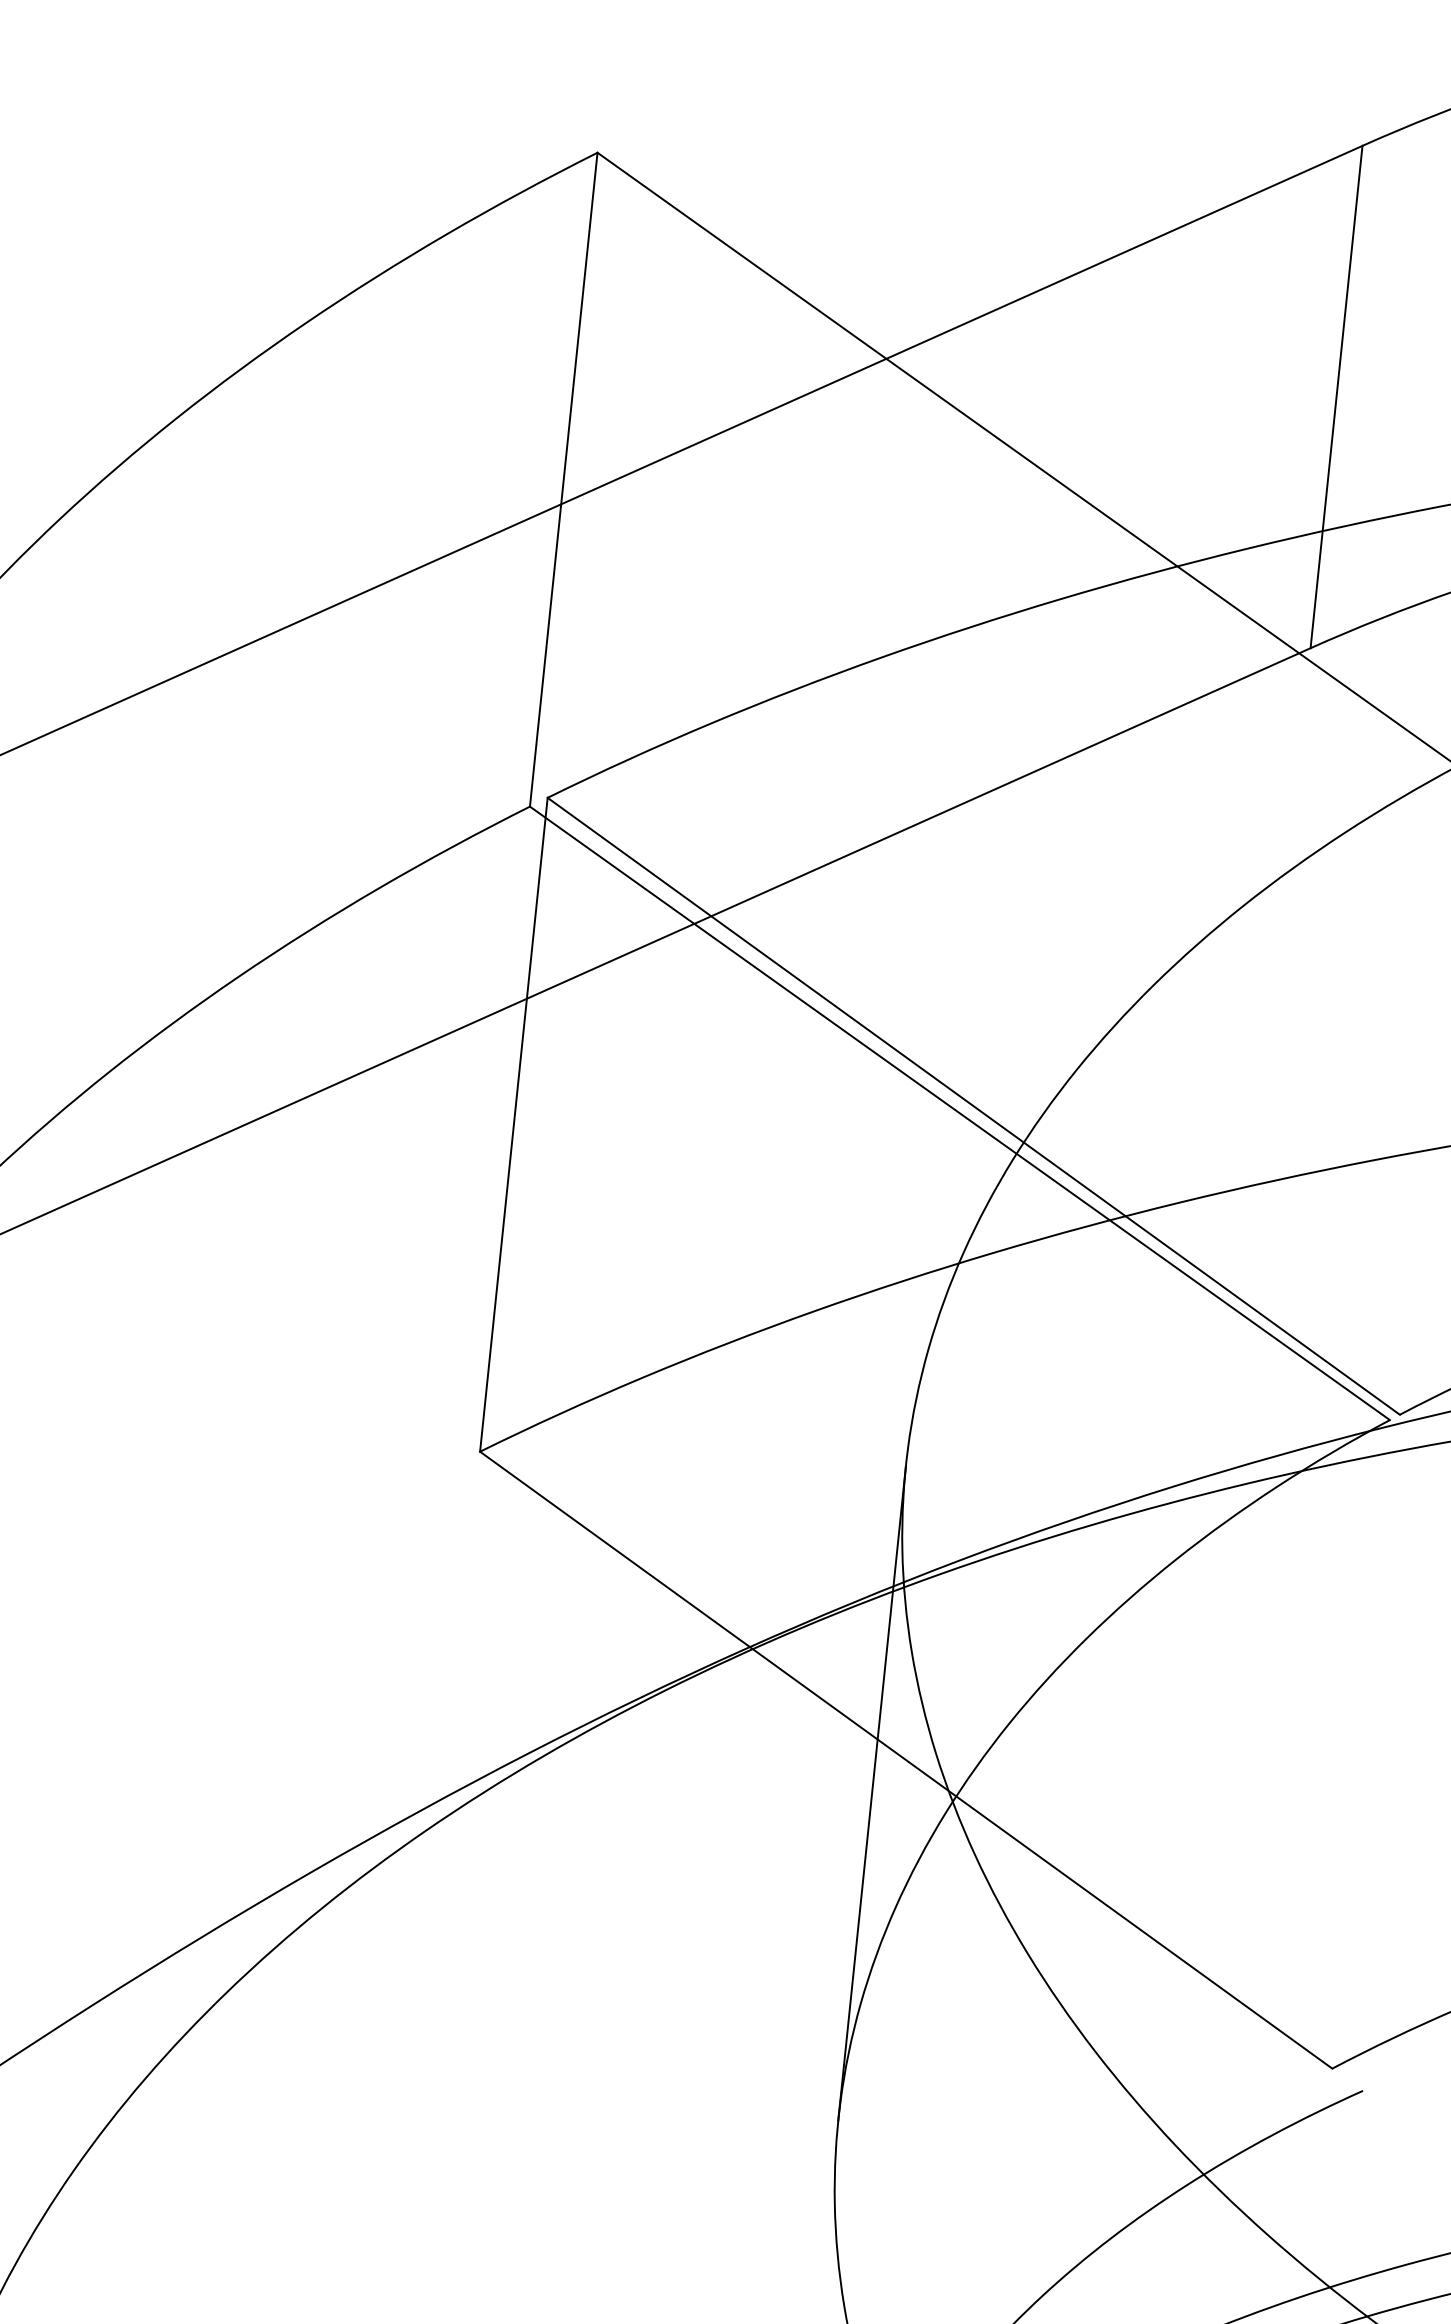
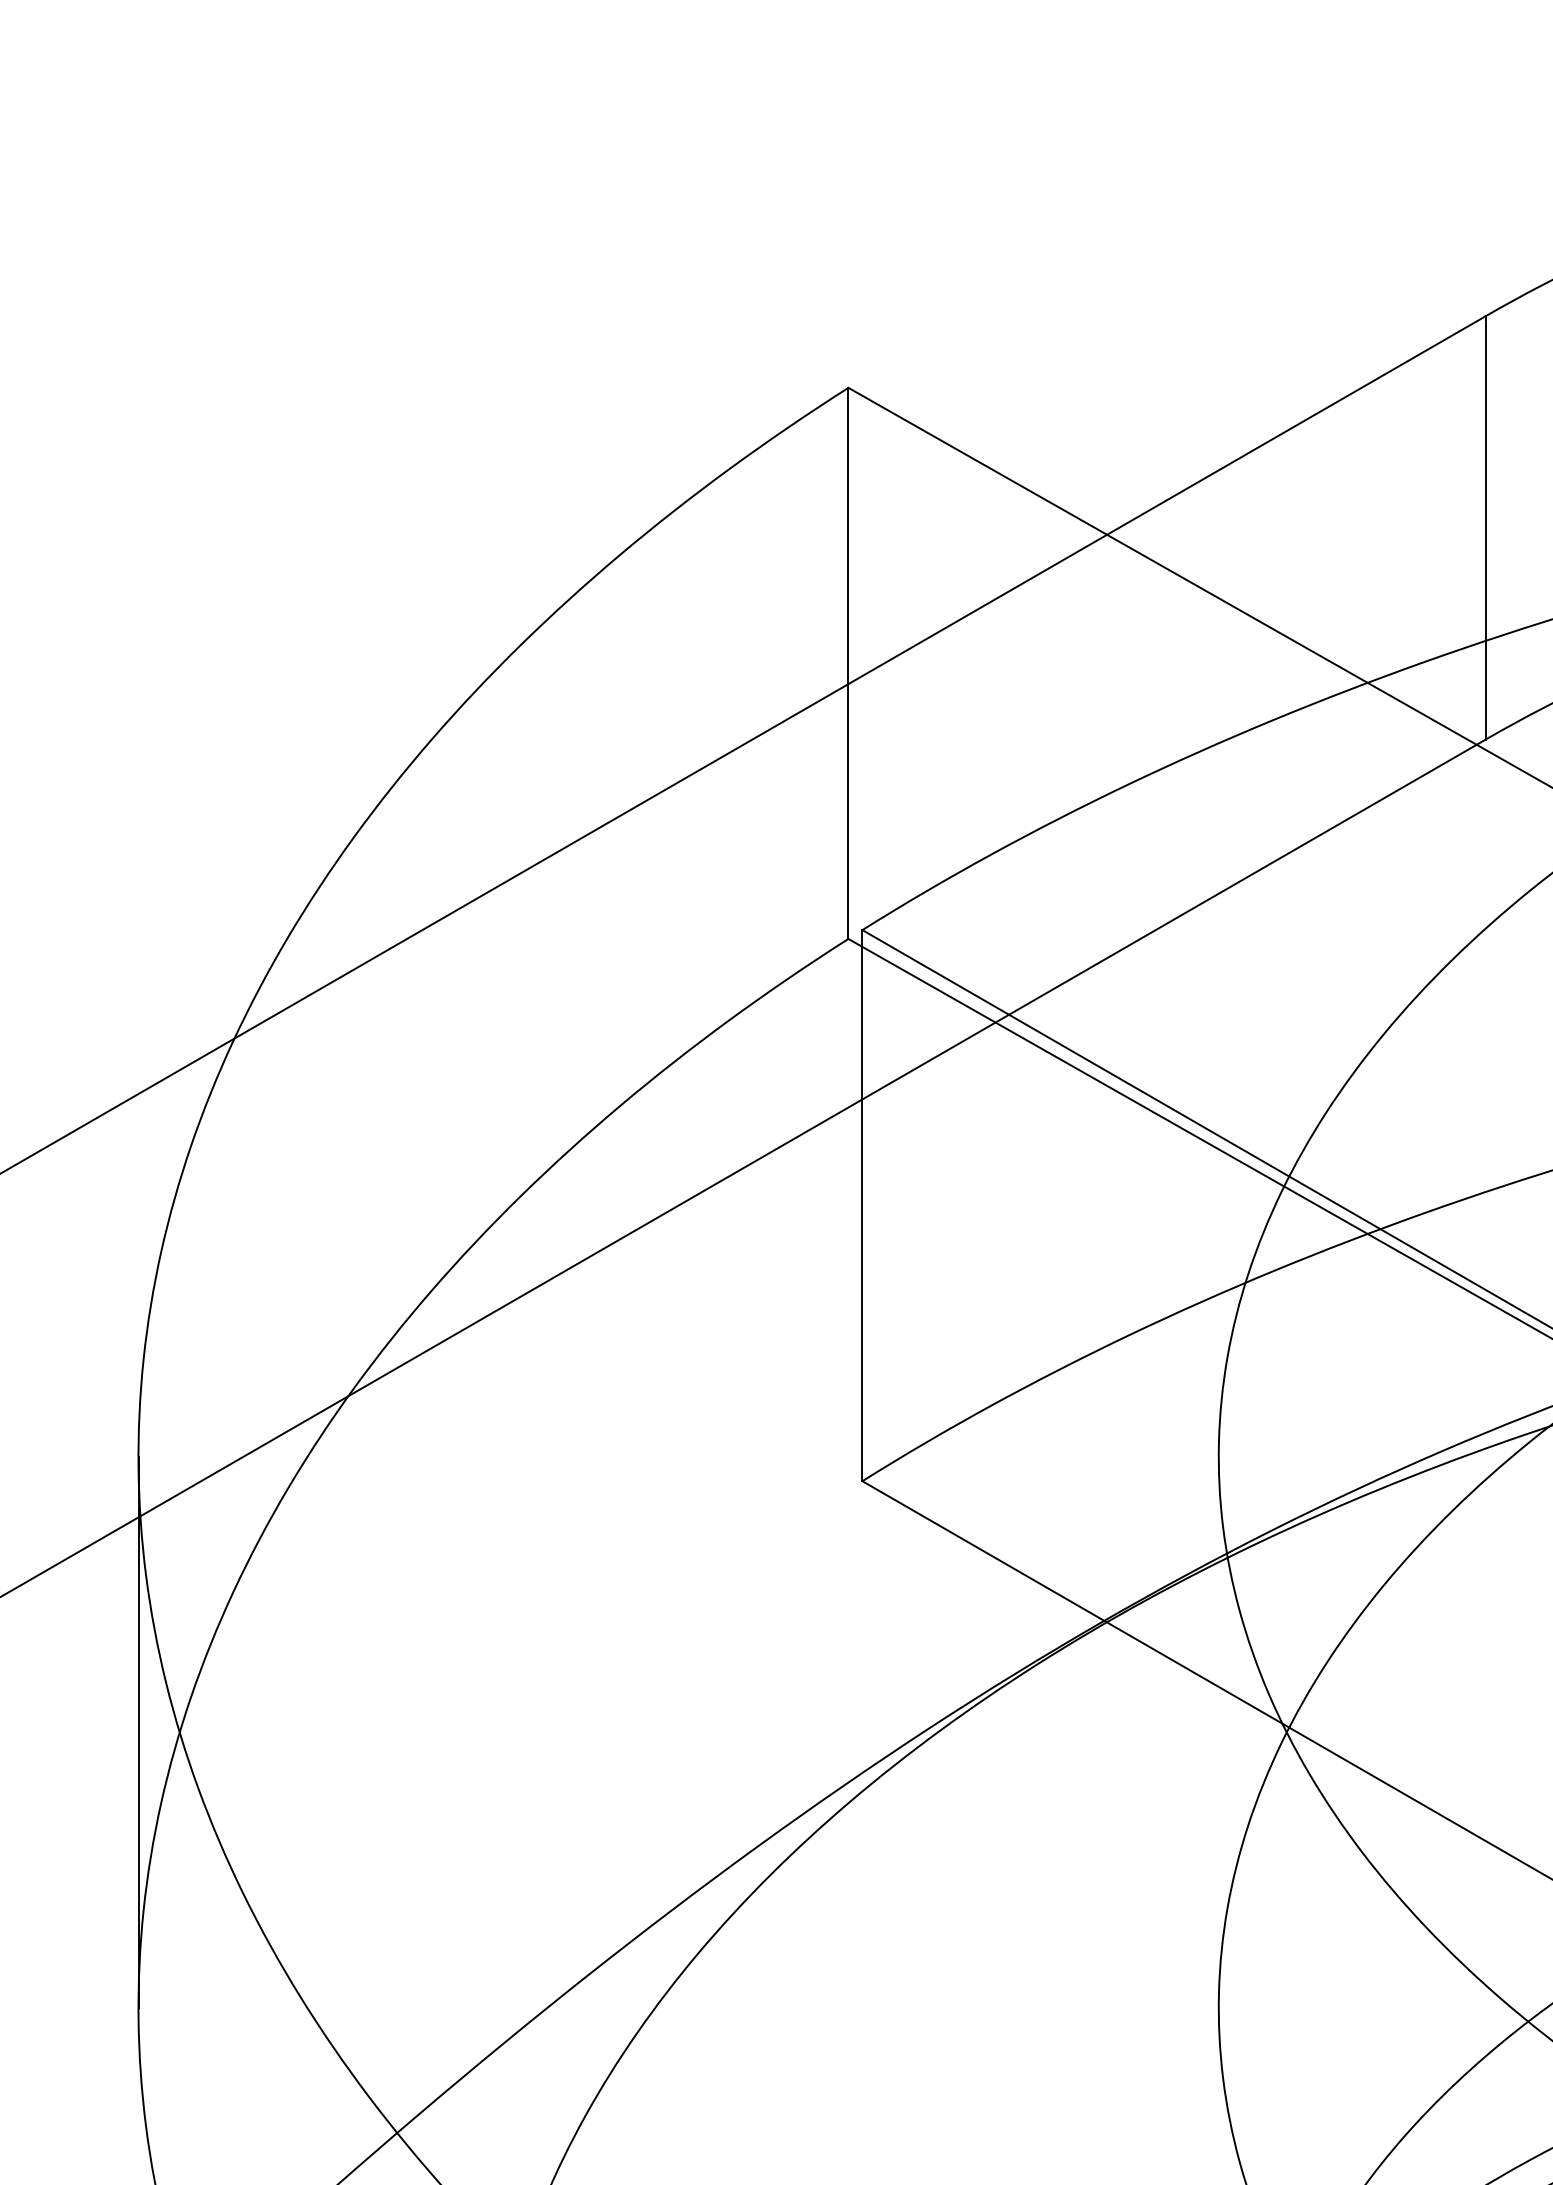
line: (871, 1793) -> (1218, 1732), removed

